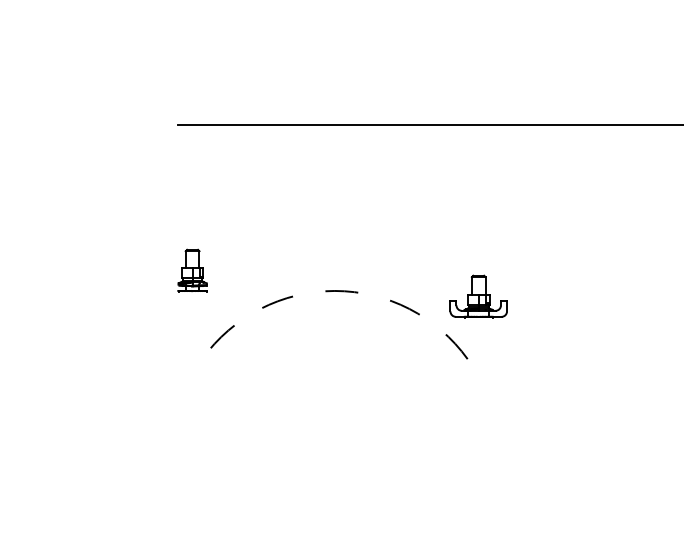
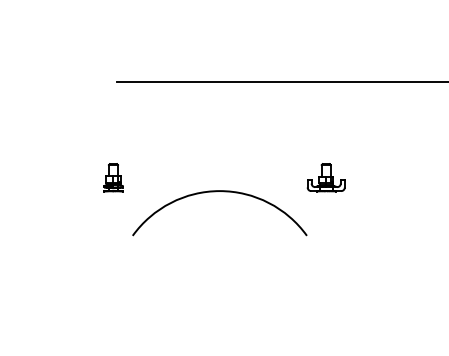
part: (192, 270) -> (113, 177), moved
arc: (334, 291) -> (219, 191), dashed -> solid
part: (477, 296) -> (325, 177), moved

